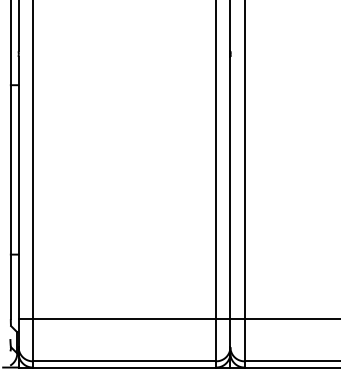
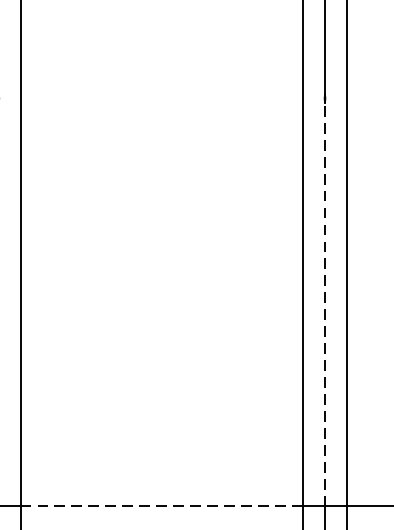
line: (230, 187) -> (325, 303), solid -> dashed
line: (124, 319) -> (161, 507), solid -> dashed

